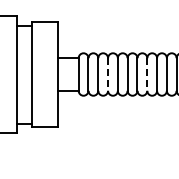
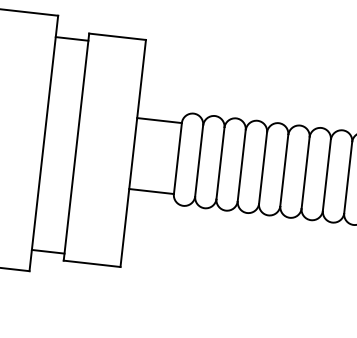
line: (108, 75) -> (242, 167), dashed -> solid
line: (147, 75) -> (327, 177), dashed -> solid

